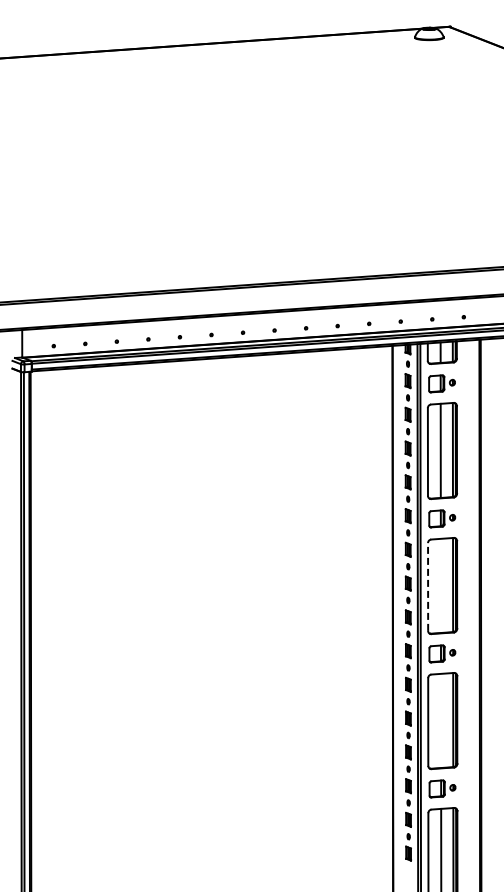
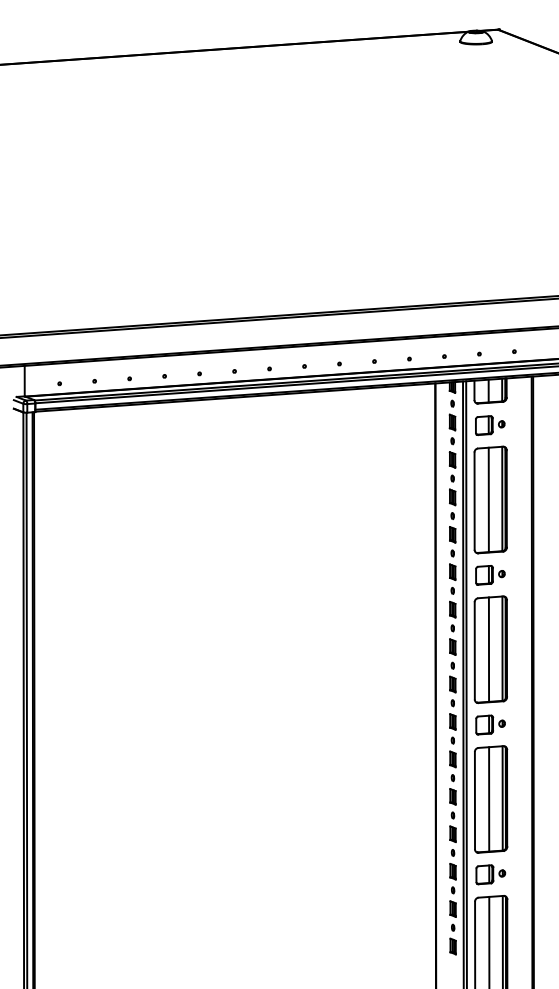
line: (440, 585) -> (488, 649), added
line: (428, 587) -> (475, 651), dashed -> solid
line: (441, 720) -> (489, 798), added

